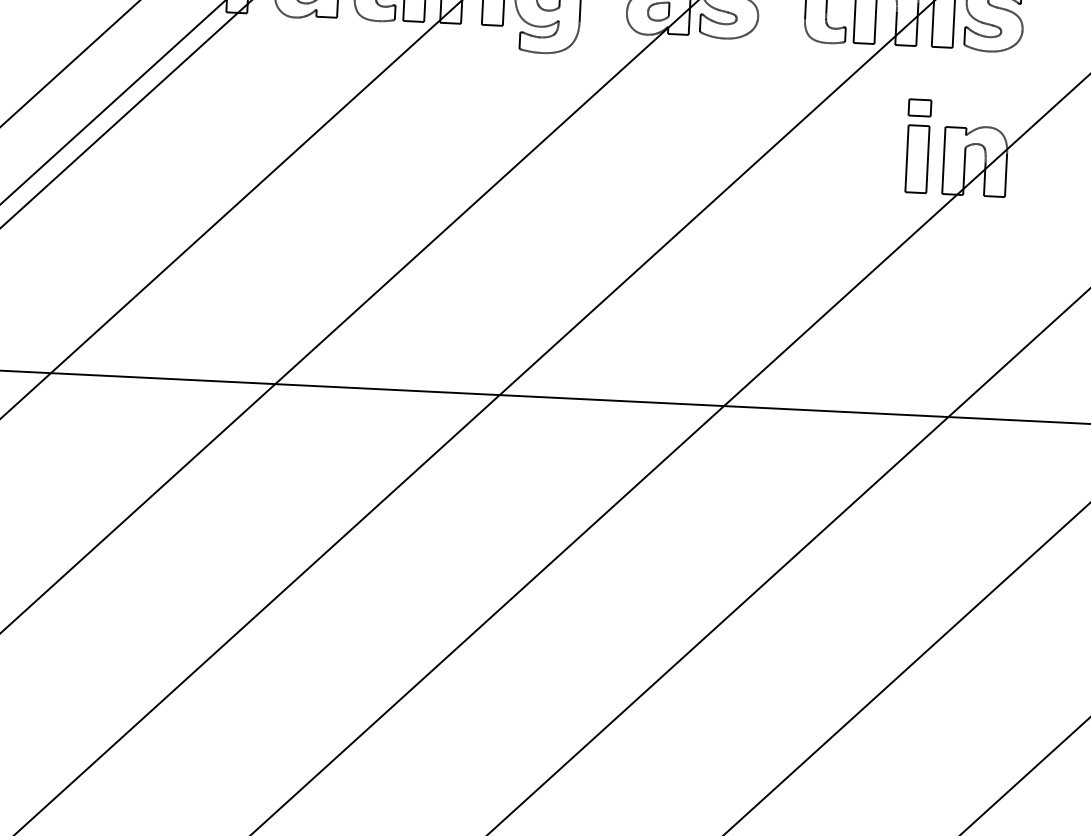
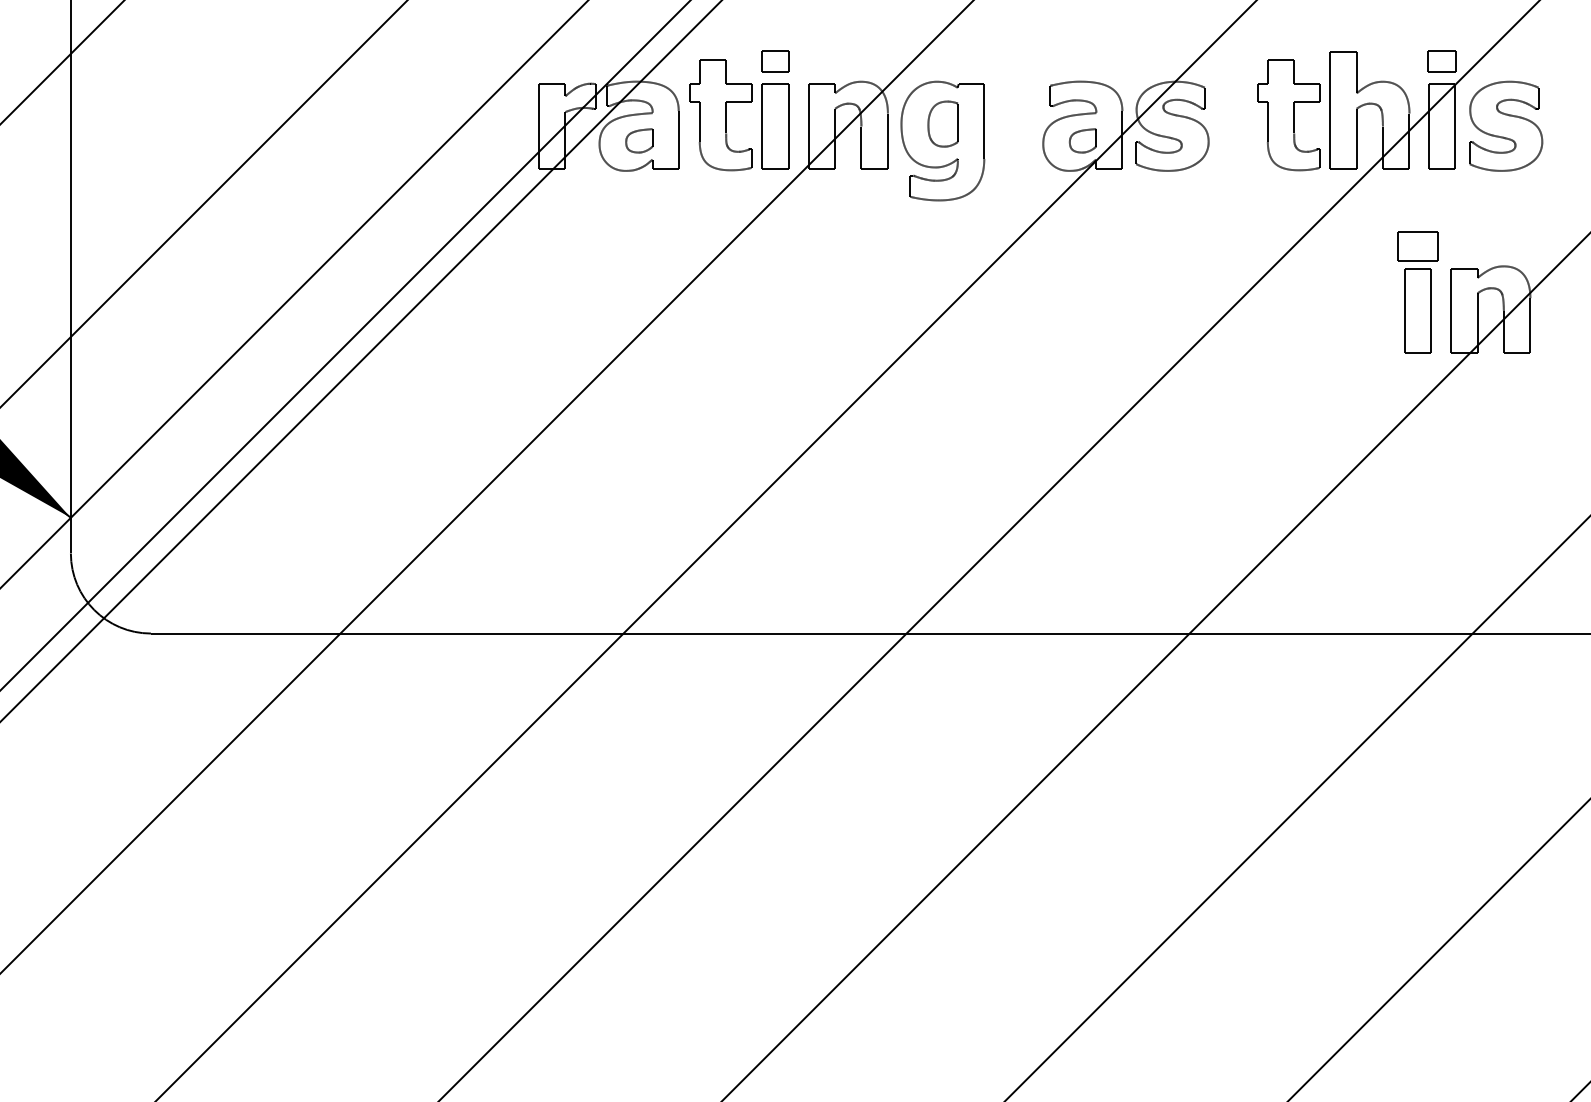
part: (919, 108) -> (1417, 246), size x1.4

